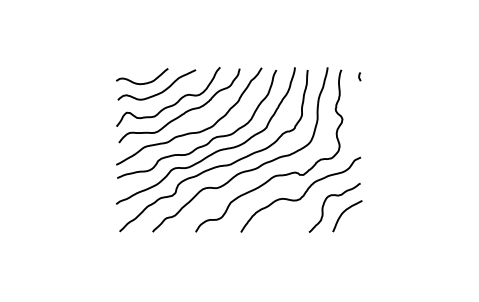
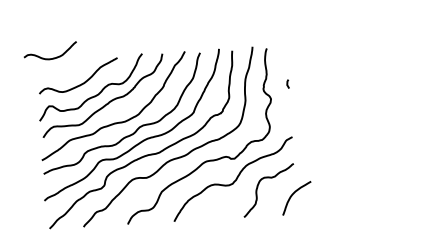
curve: (359, 76) -> (287, 83), moved
curve: (144, 82) -> (53, 57), moved
curve: (344, 212) -> (293, 194), moved

